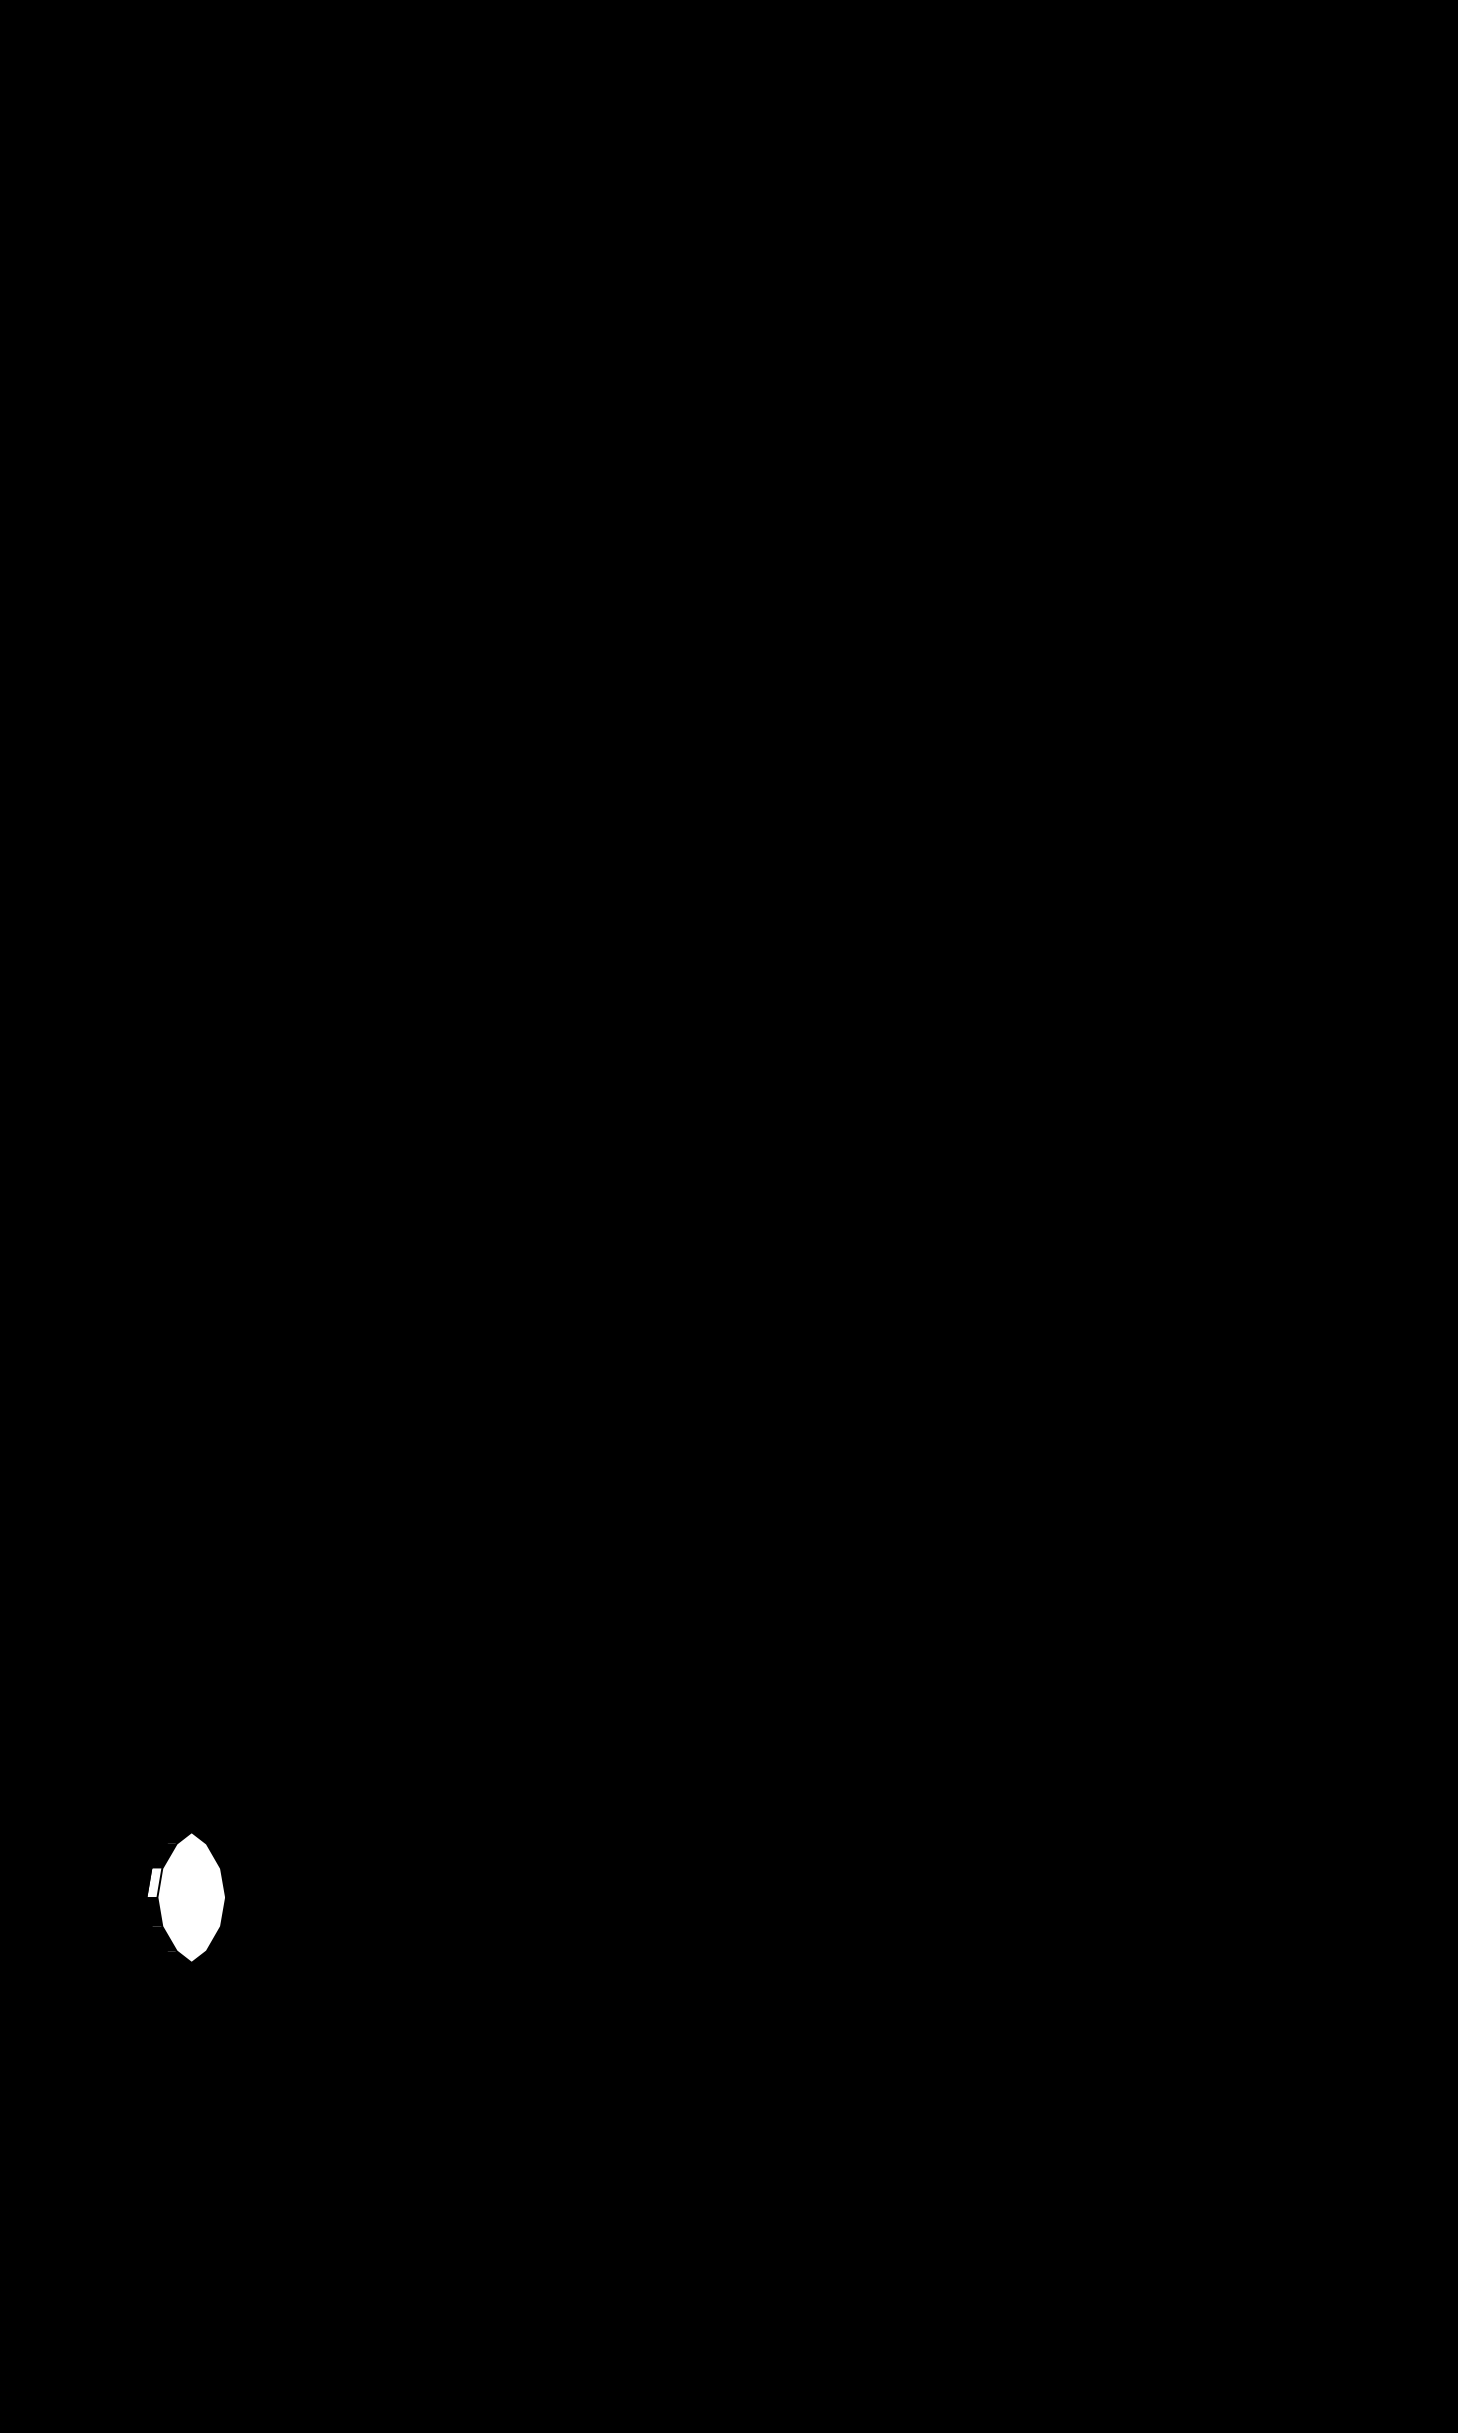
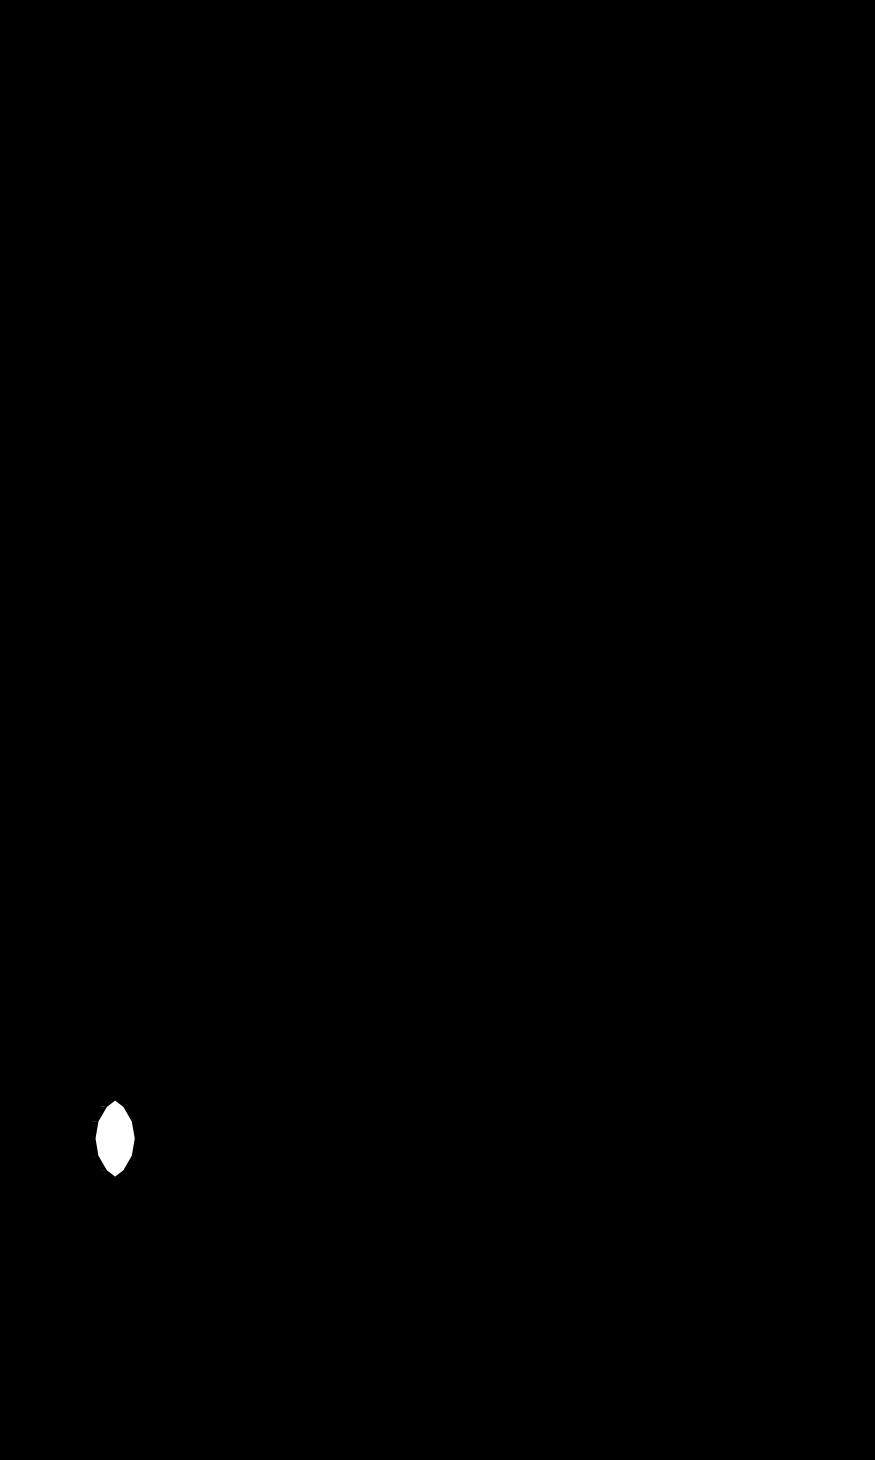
fill: (153, 1882) -> (92, 1129), added

